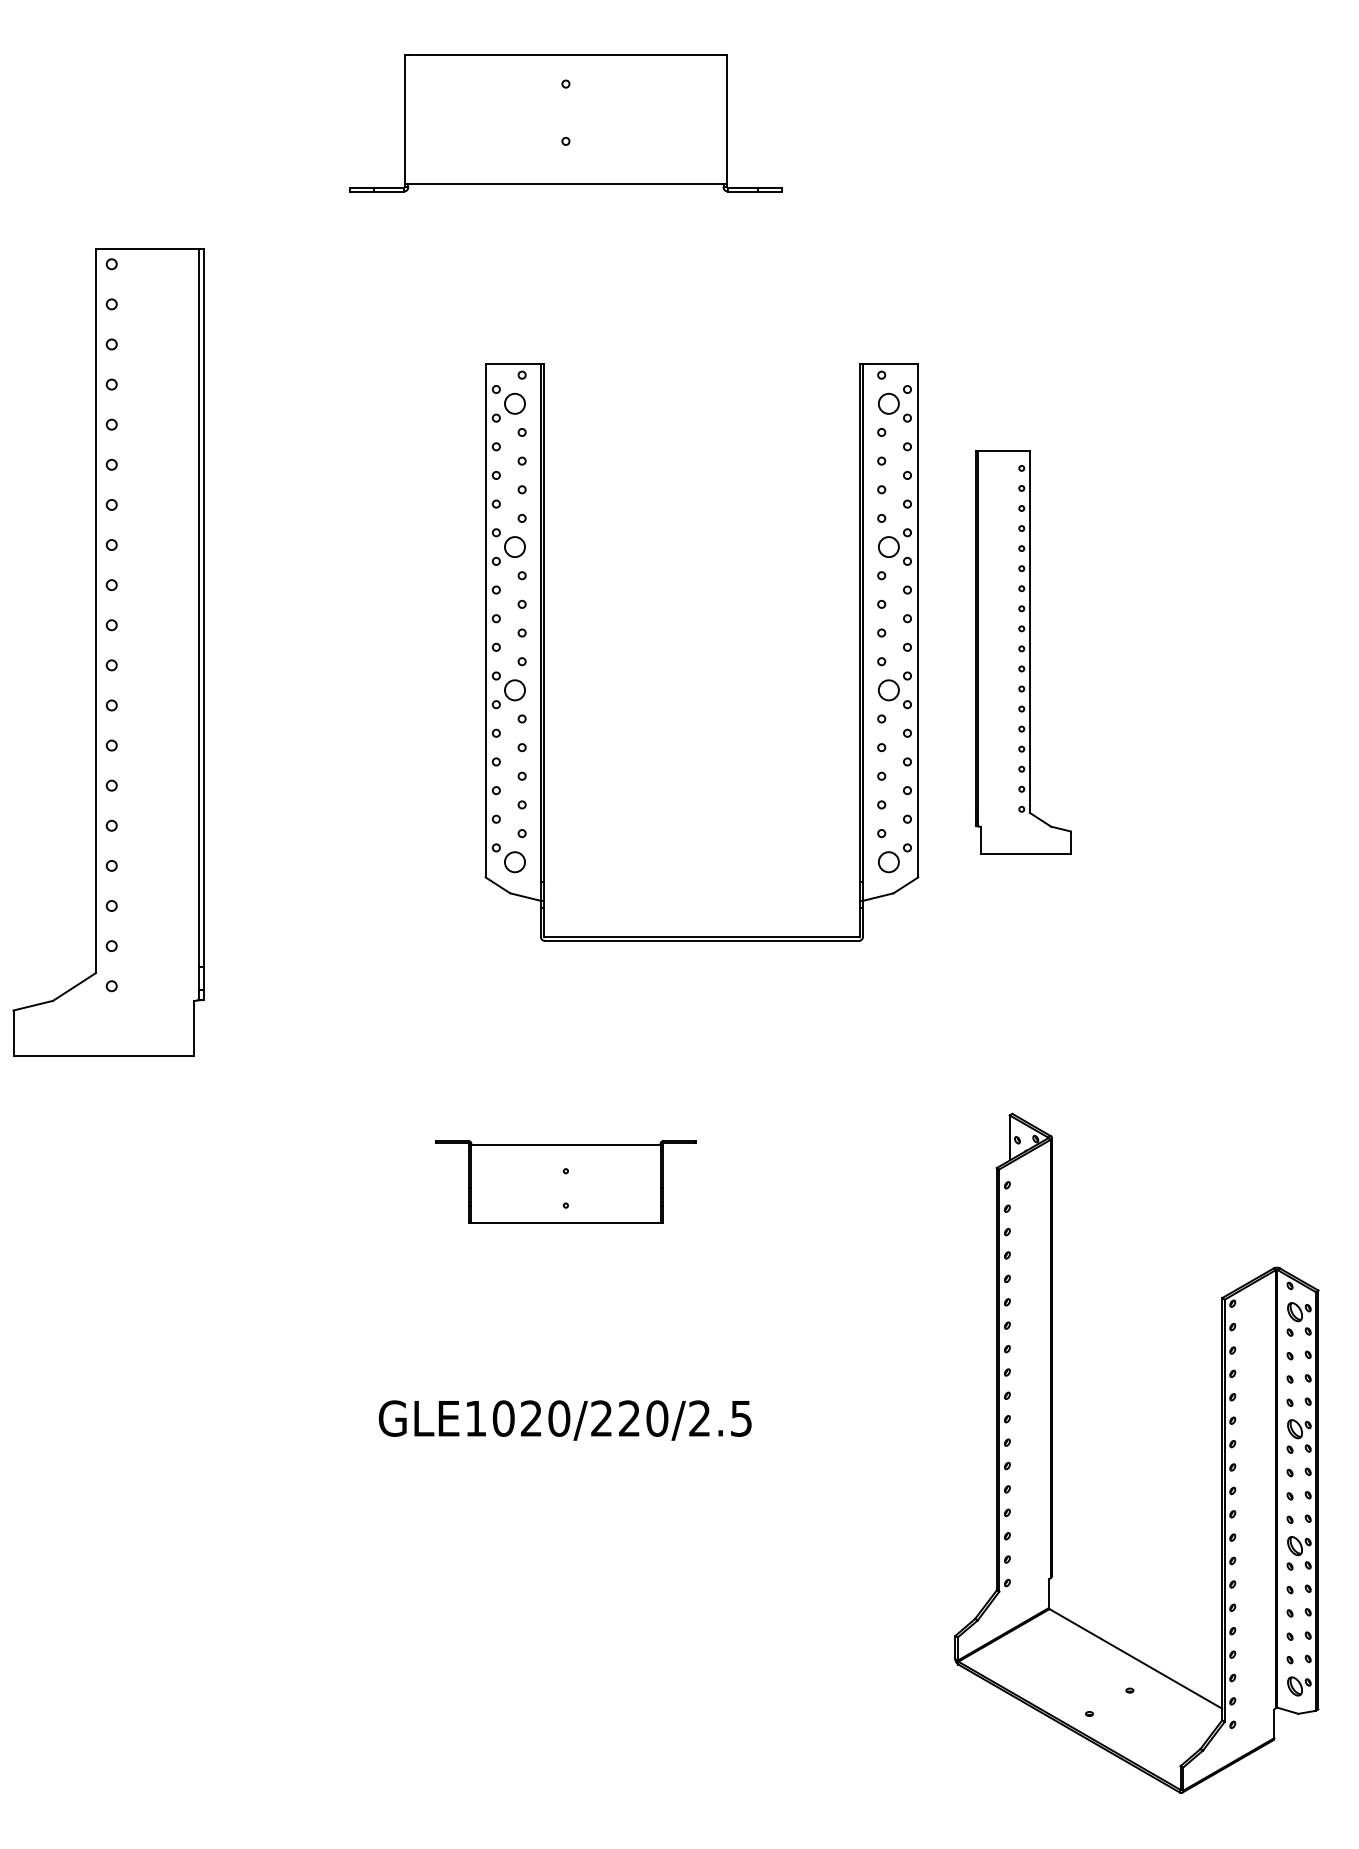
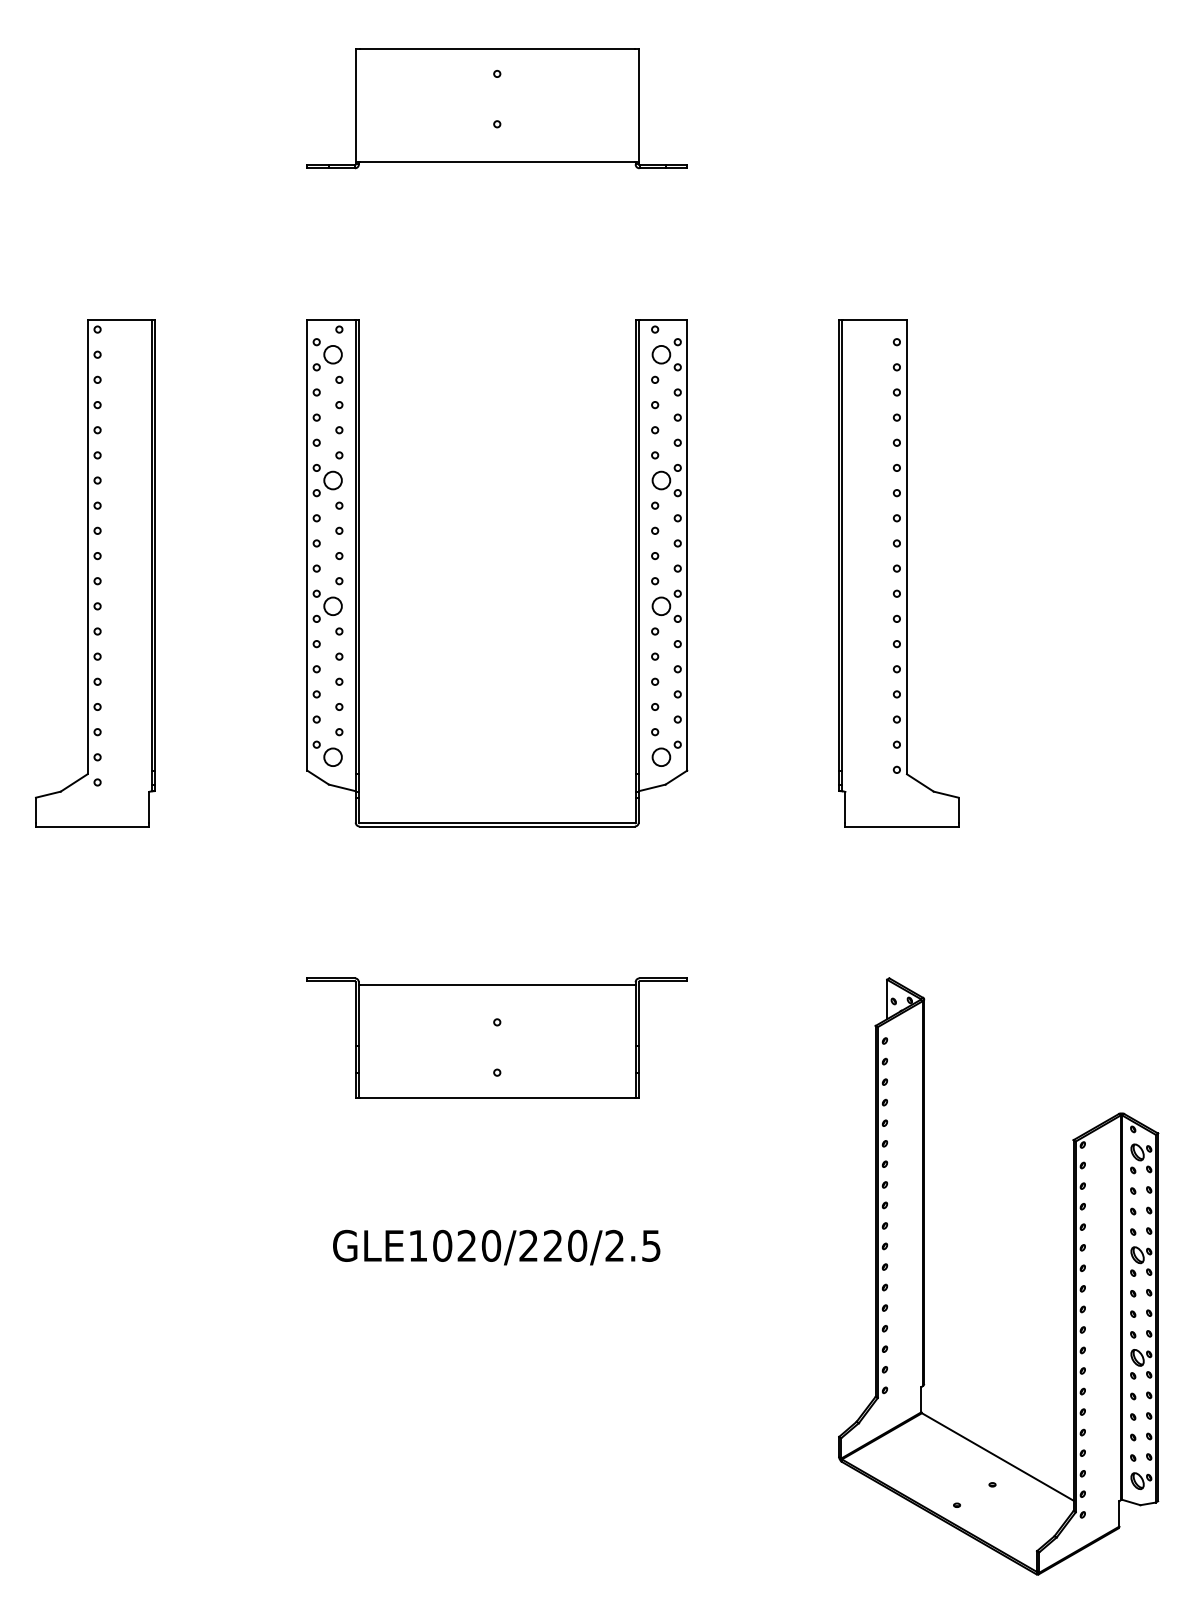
part: (108, 652) -> (95, 573), size x0.71
part: (544, 652) -> (359, 573), moved
part: (1023, 652) -> (899, 573), size x1.43
part: (565, 1181) -> (496, 1037), size x1.67

